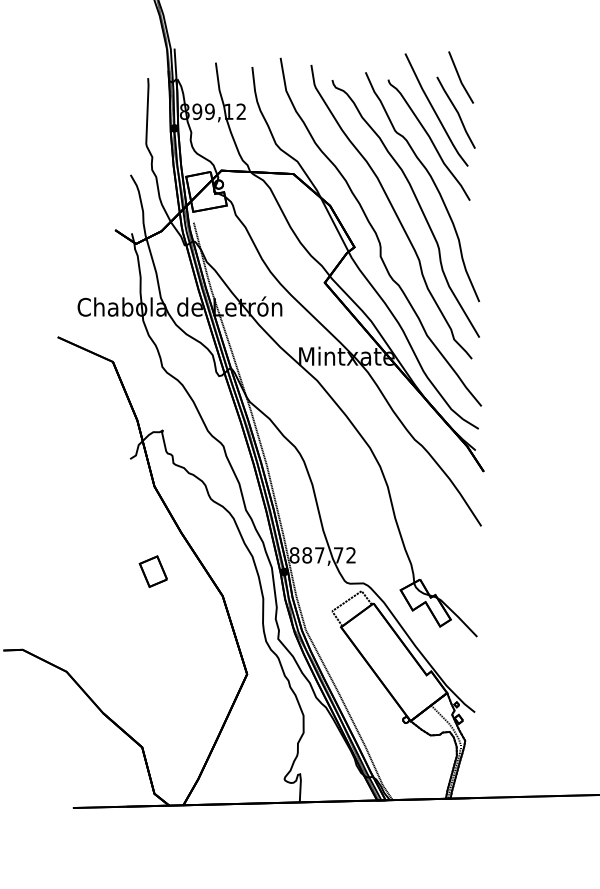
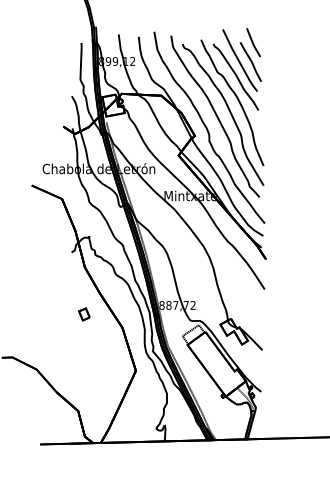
part: (153, 571) -> (84, 314), size x0.71

